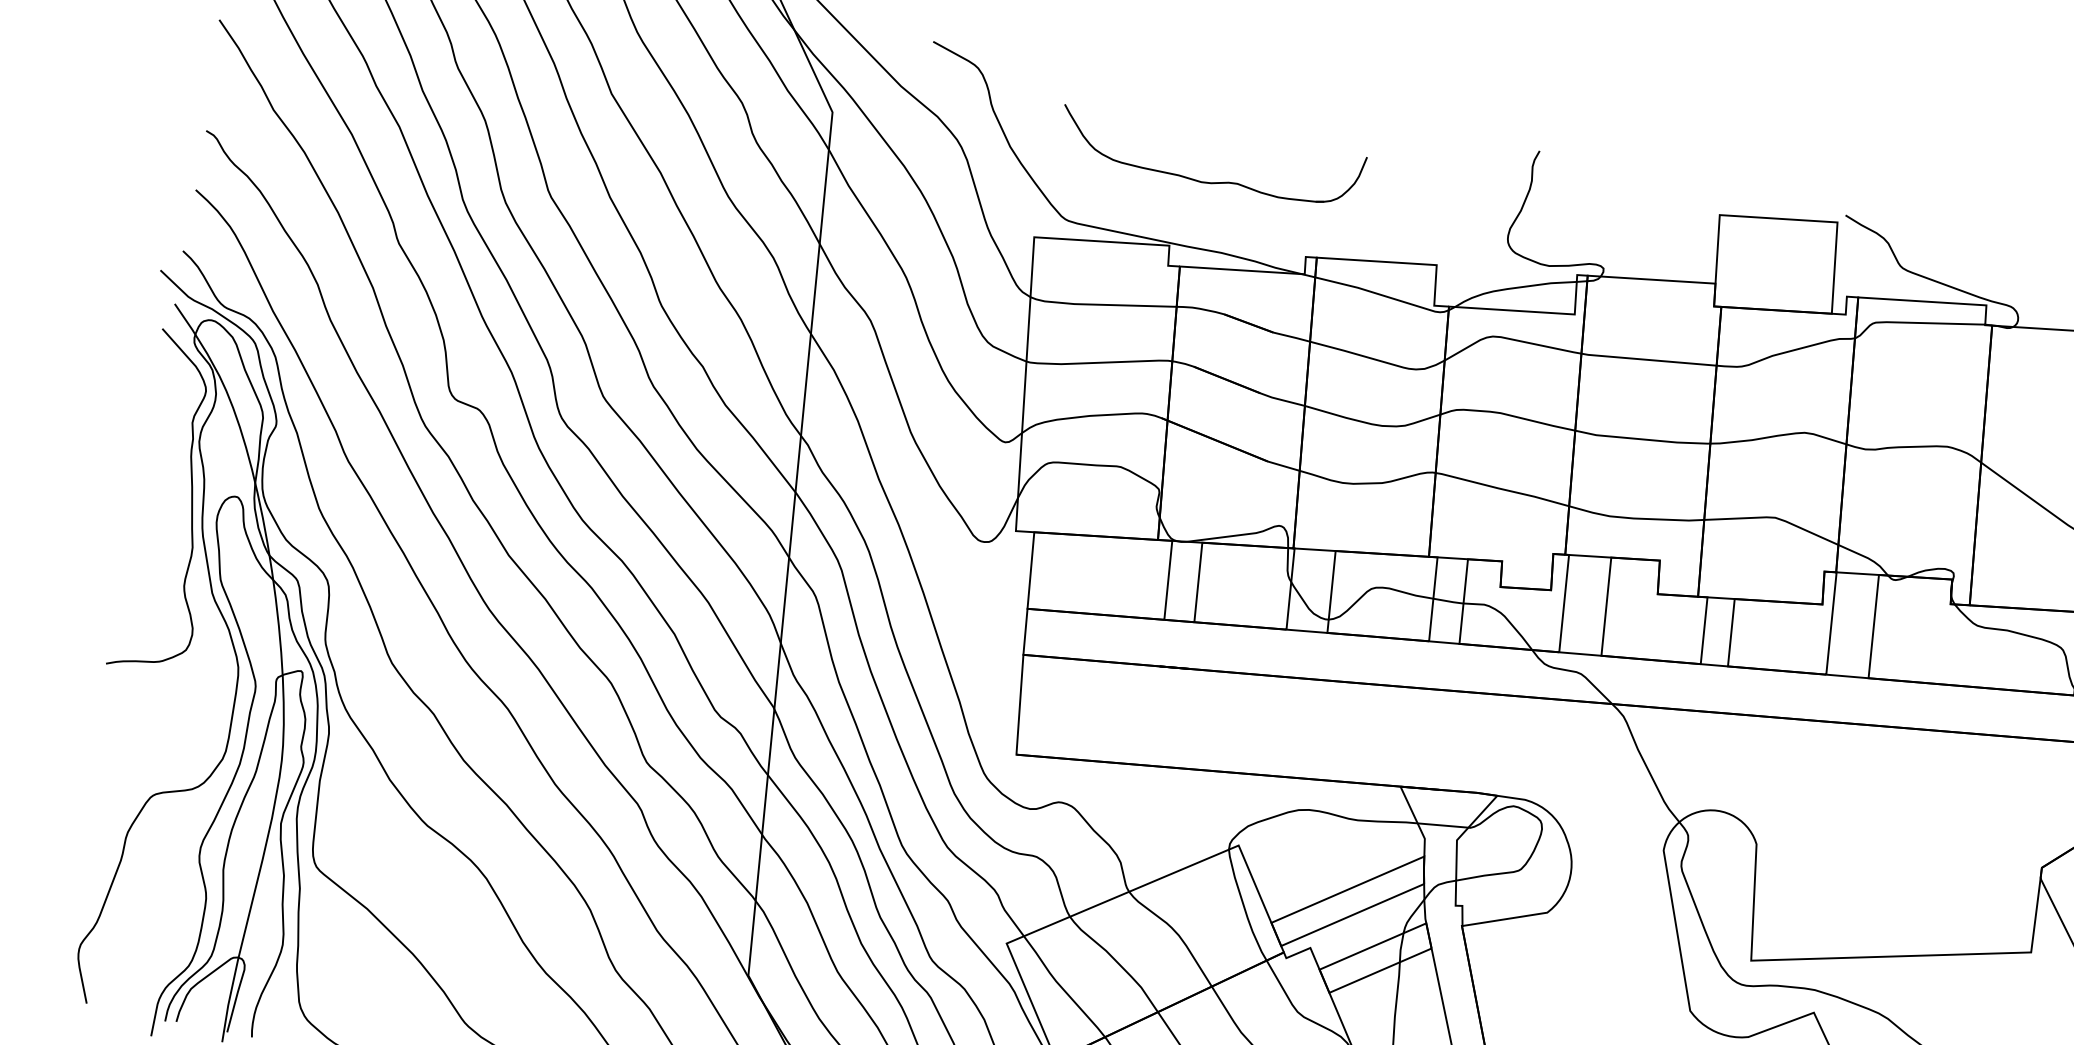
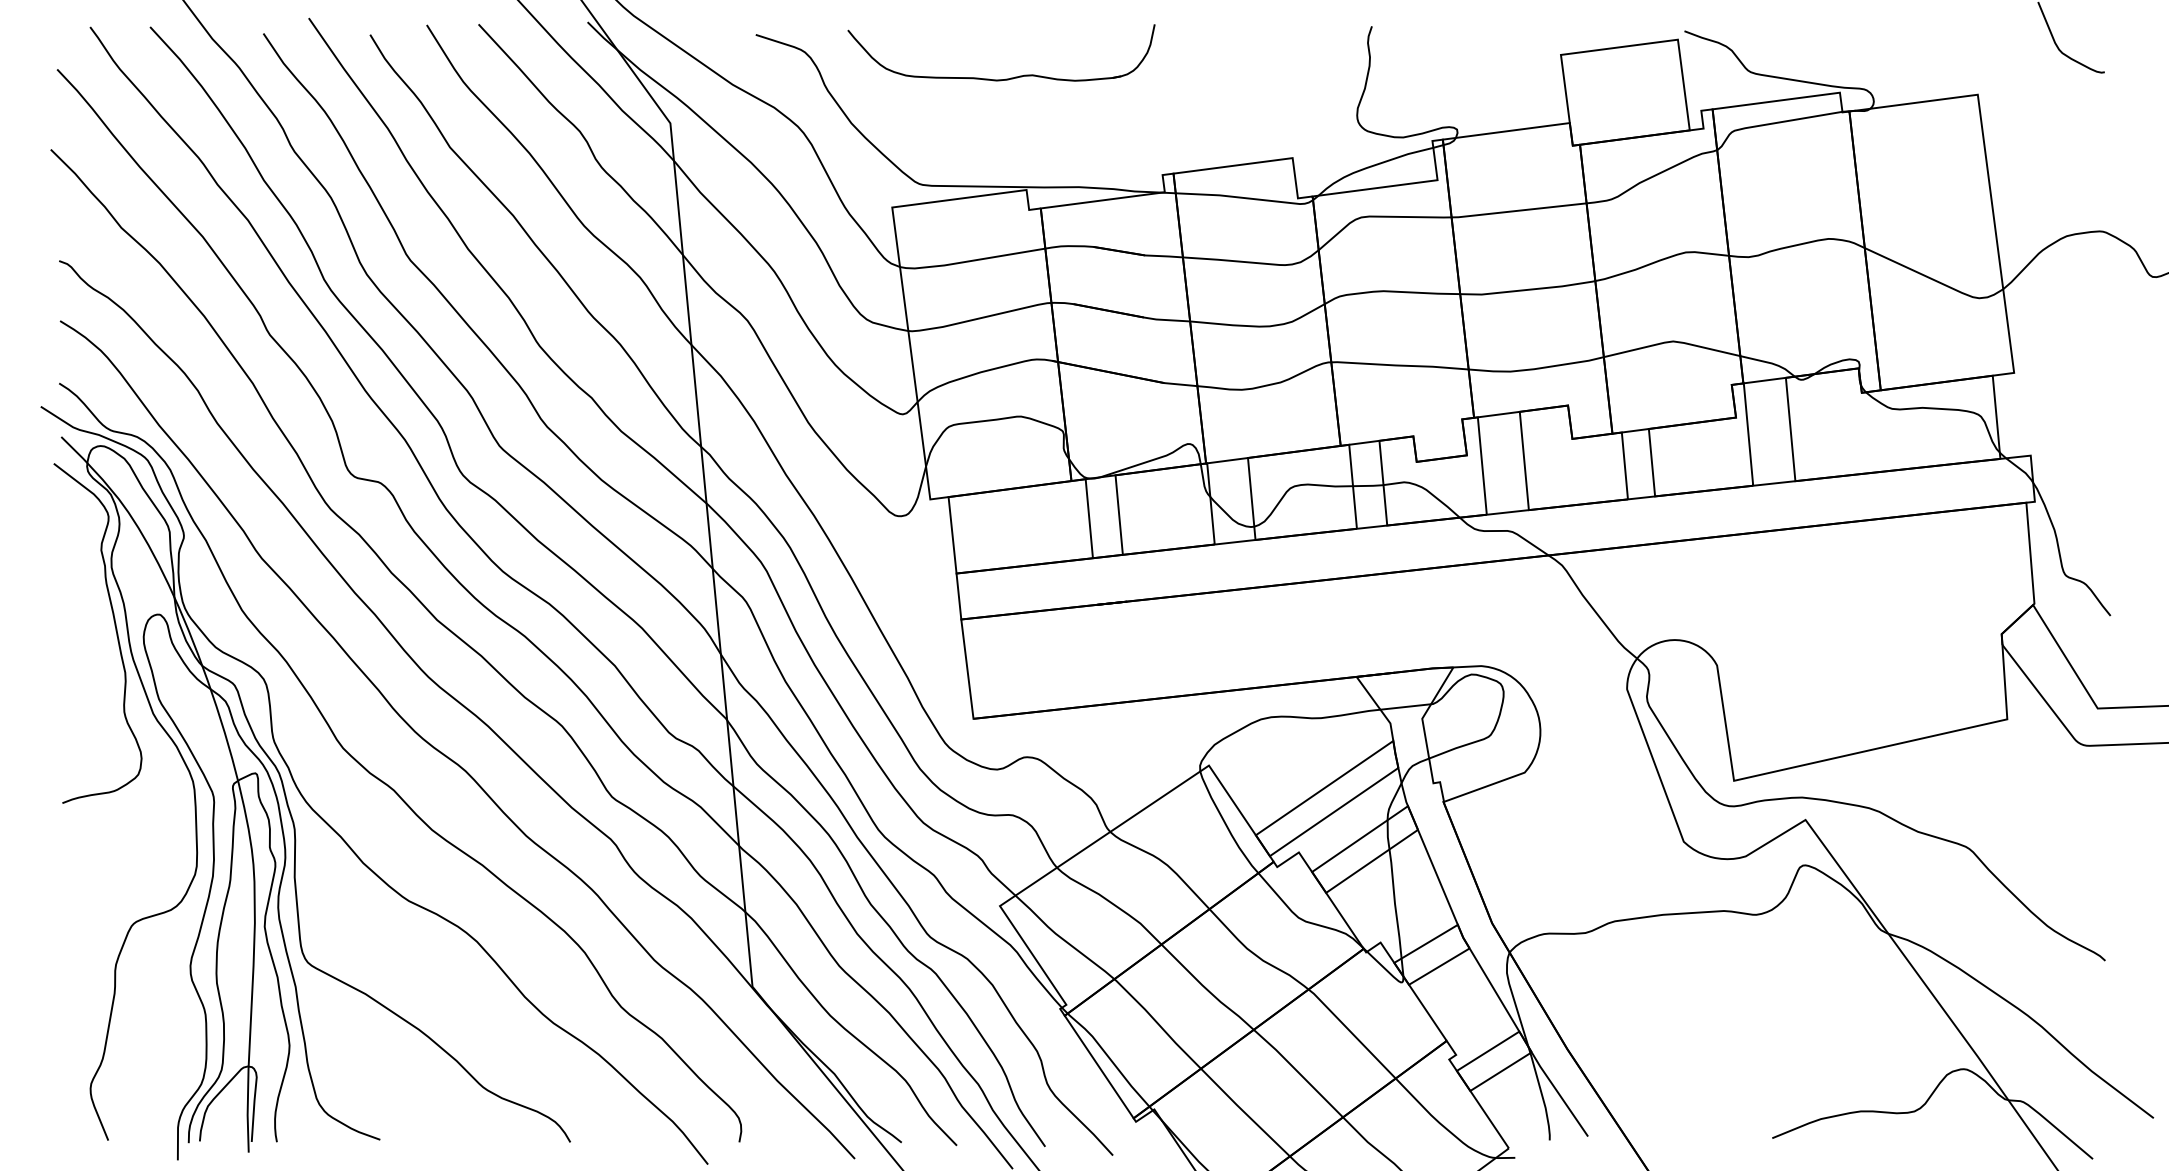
part: (1210, 181) -> (1005, 78), moved

